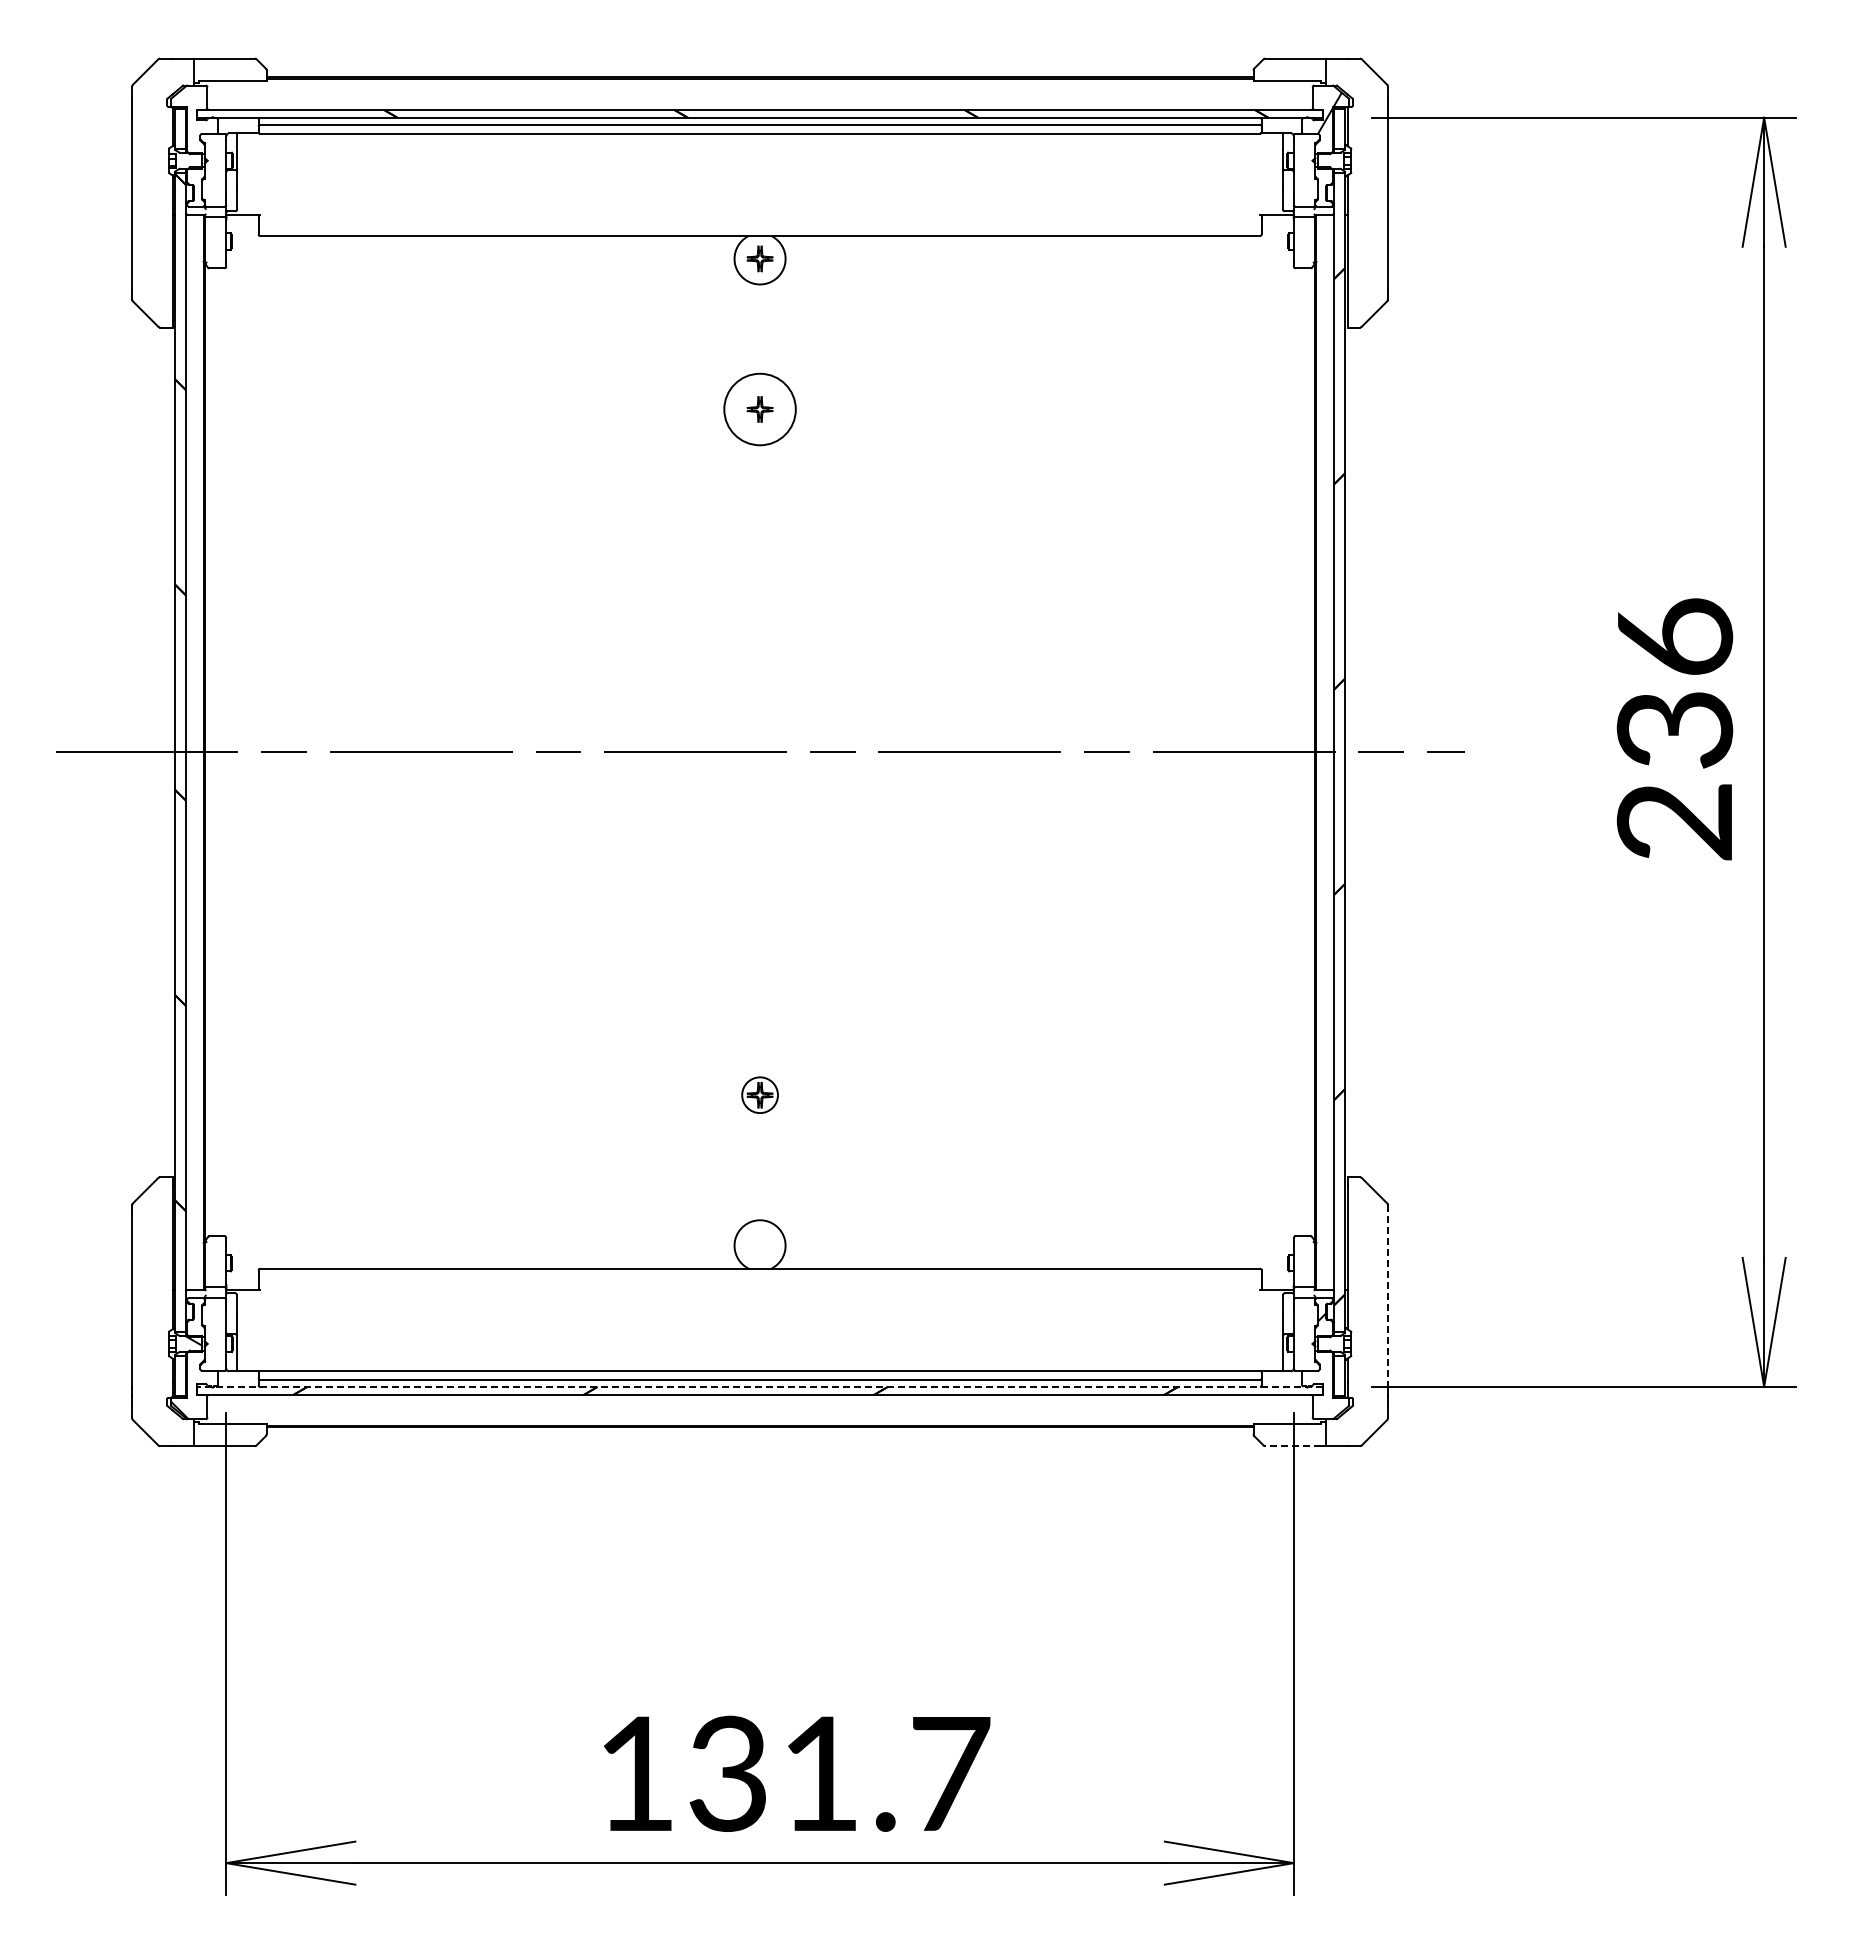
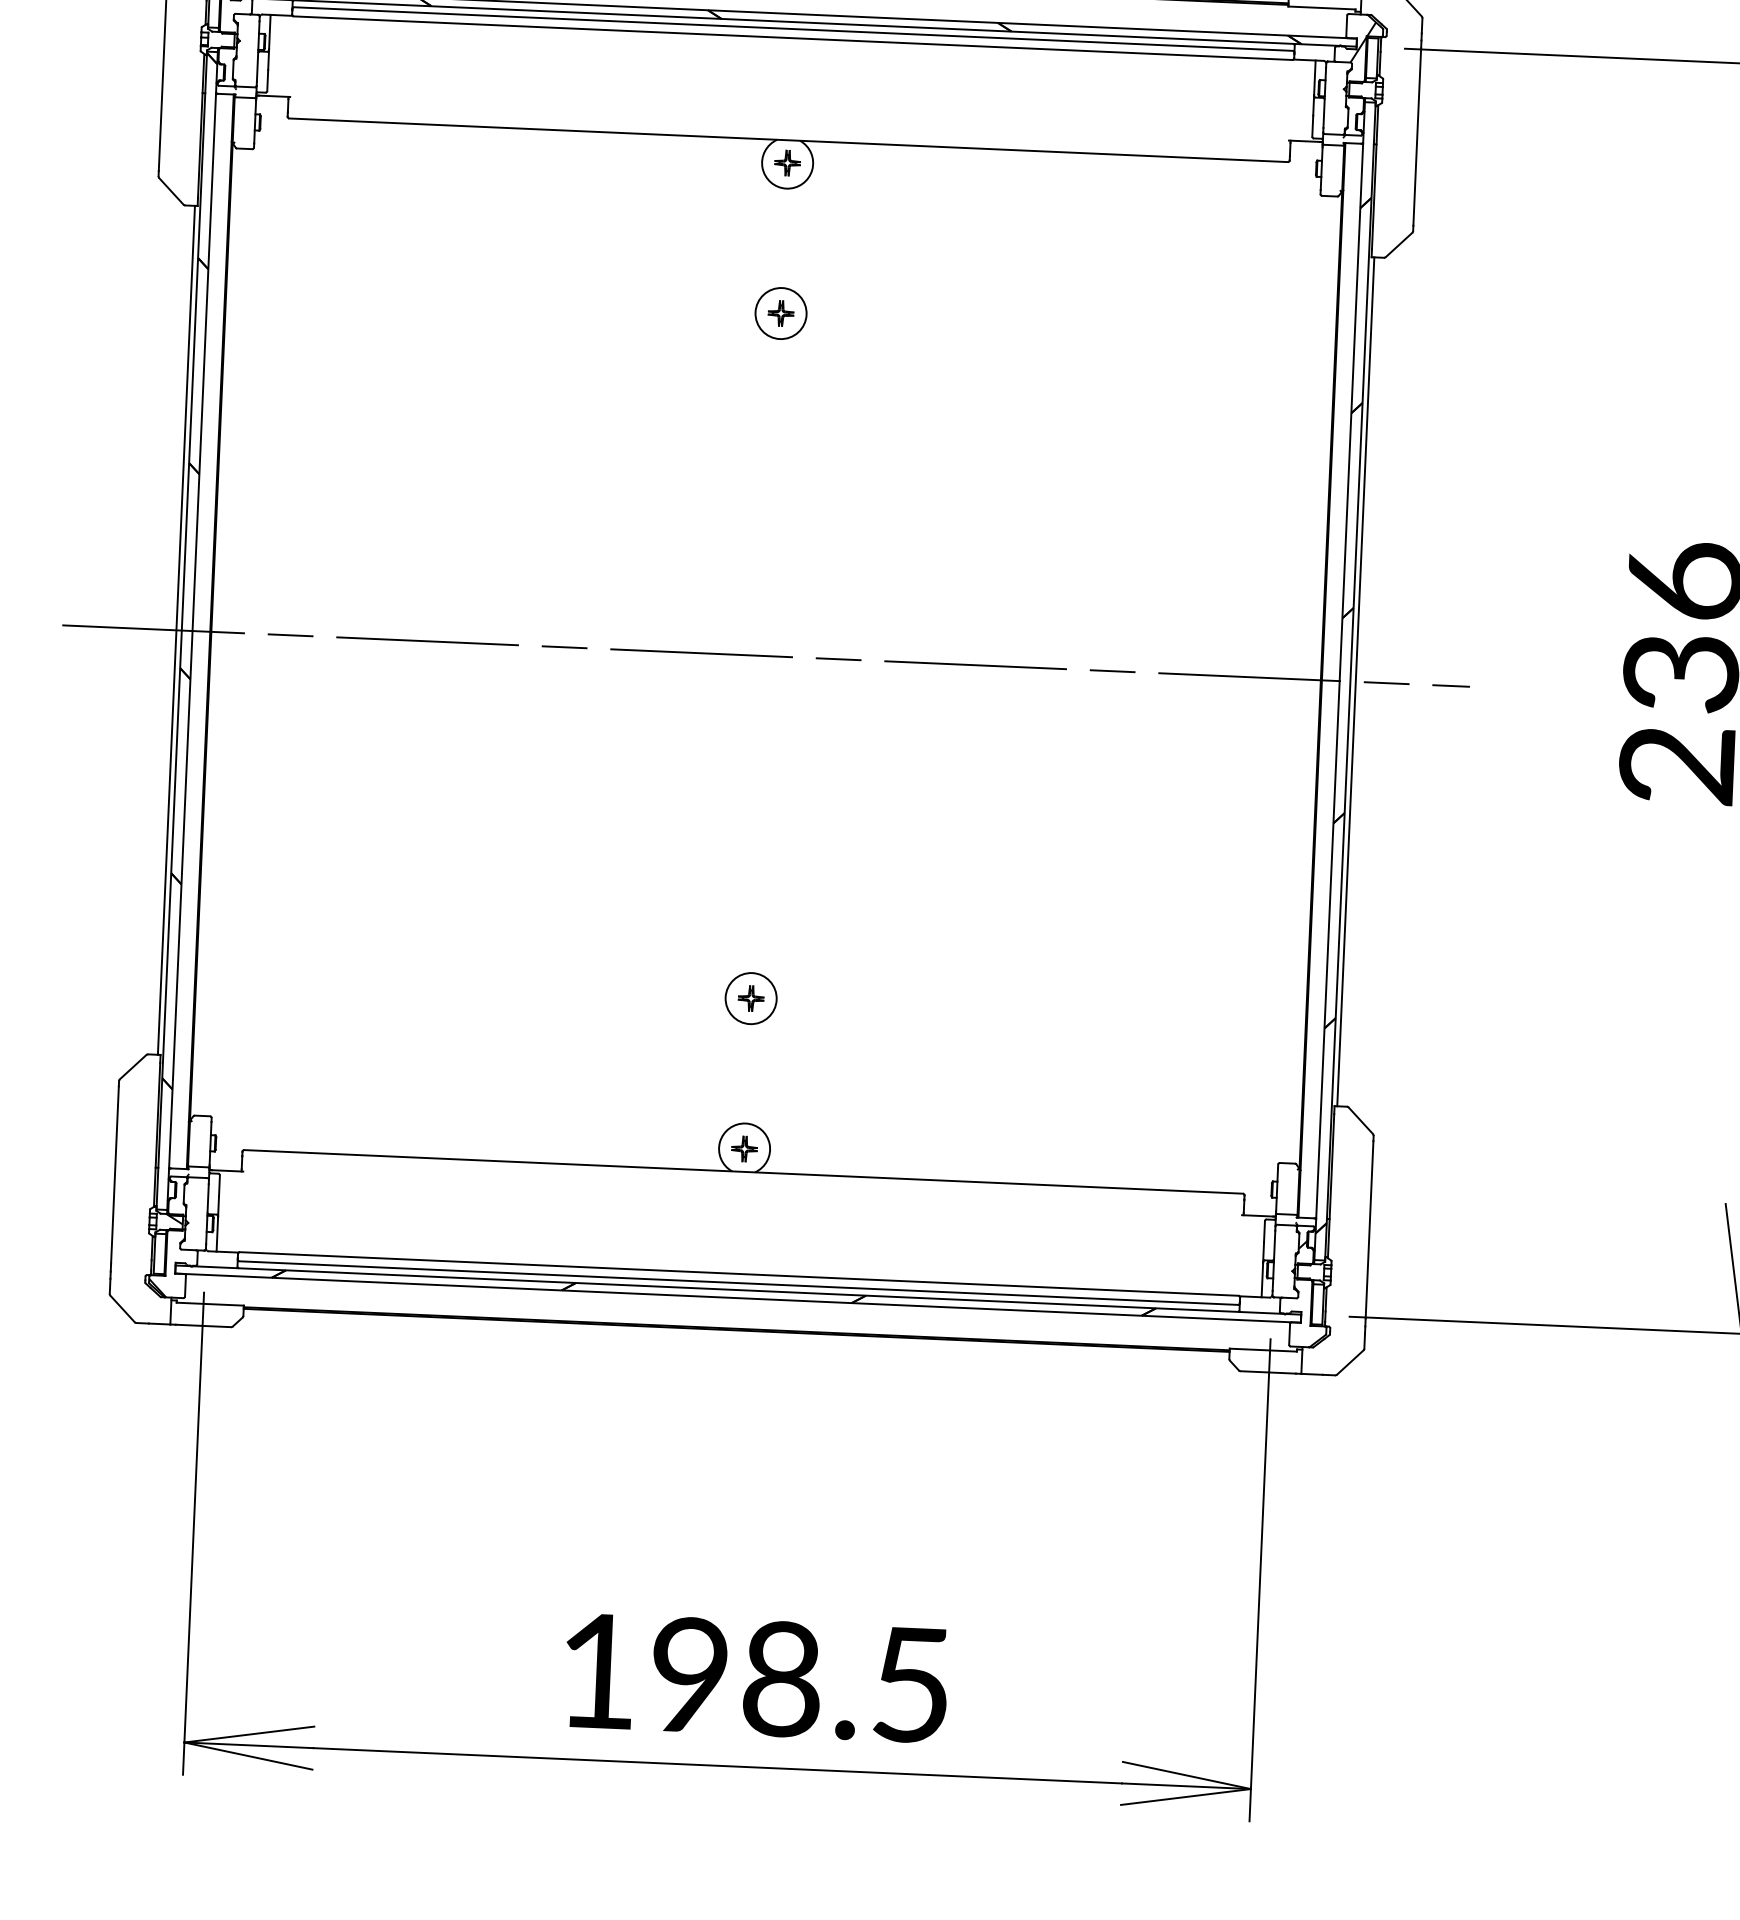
circle: (759, 409) -> (780, 313), size x0.71
line: (169, 752) -> (176, 630), added
line: (1350, 752) -> (1355, 681), added
circle: (759, 1094) -> (750, 997), size x1.43
part: (759, 1245) -> (744, 1148), added
line: (1387, 1299) -> (1369, 1230), dashed -> solid
line: (759, 1386) -> (737, 1289), dashed -> solid
line: (1293, 1446) -> (1268, 1372), dashed -> solid
text: (839, 1773) -> (800, 1679), 131.7 -> 198.5

